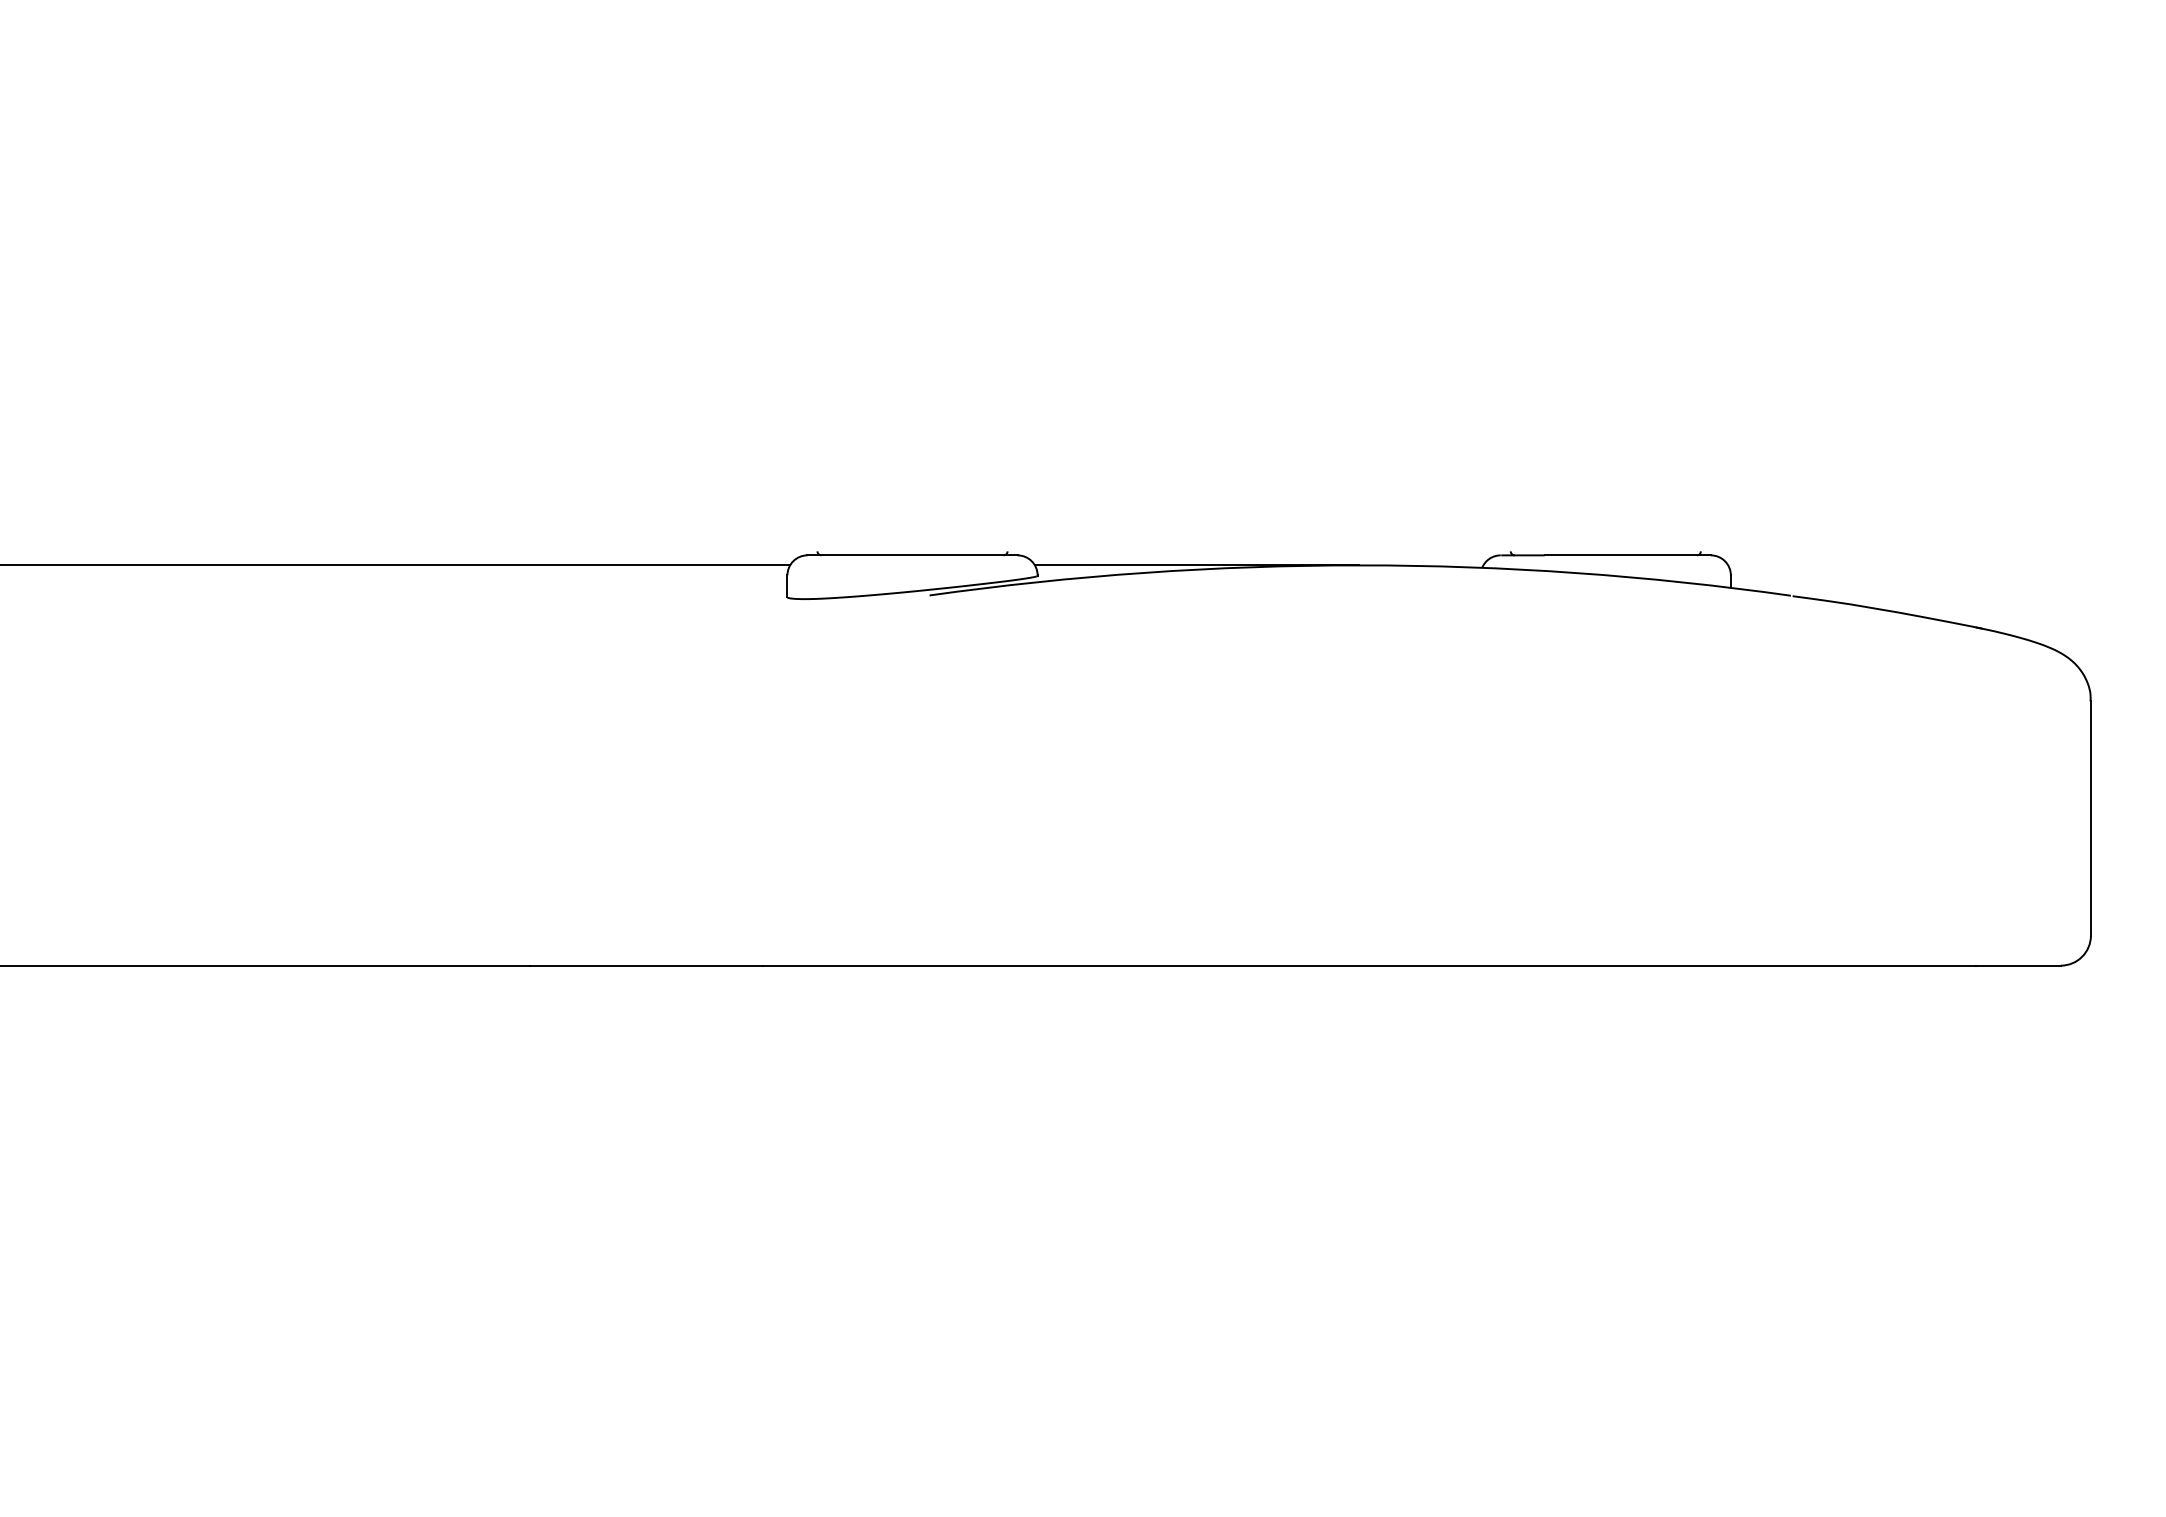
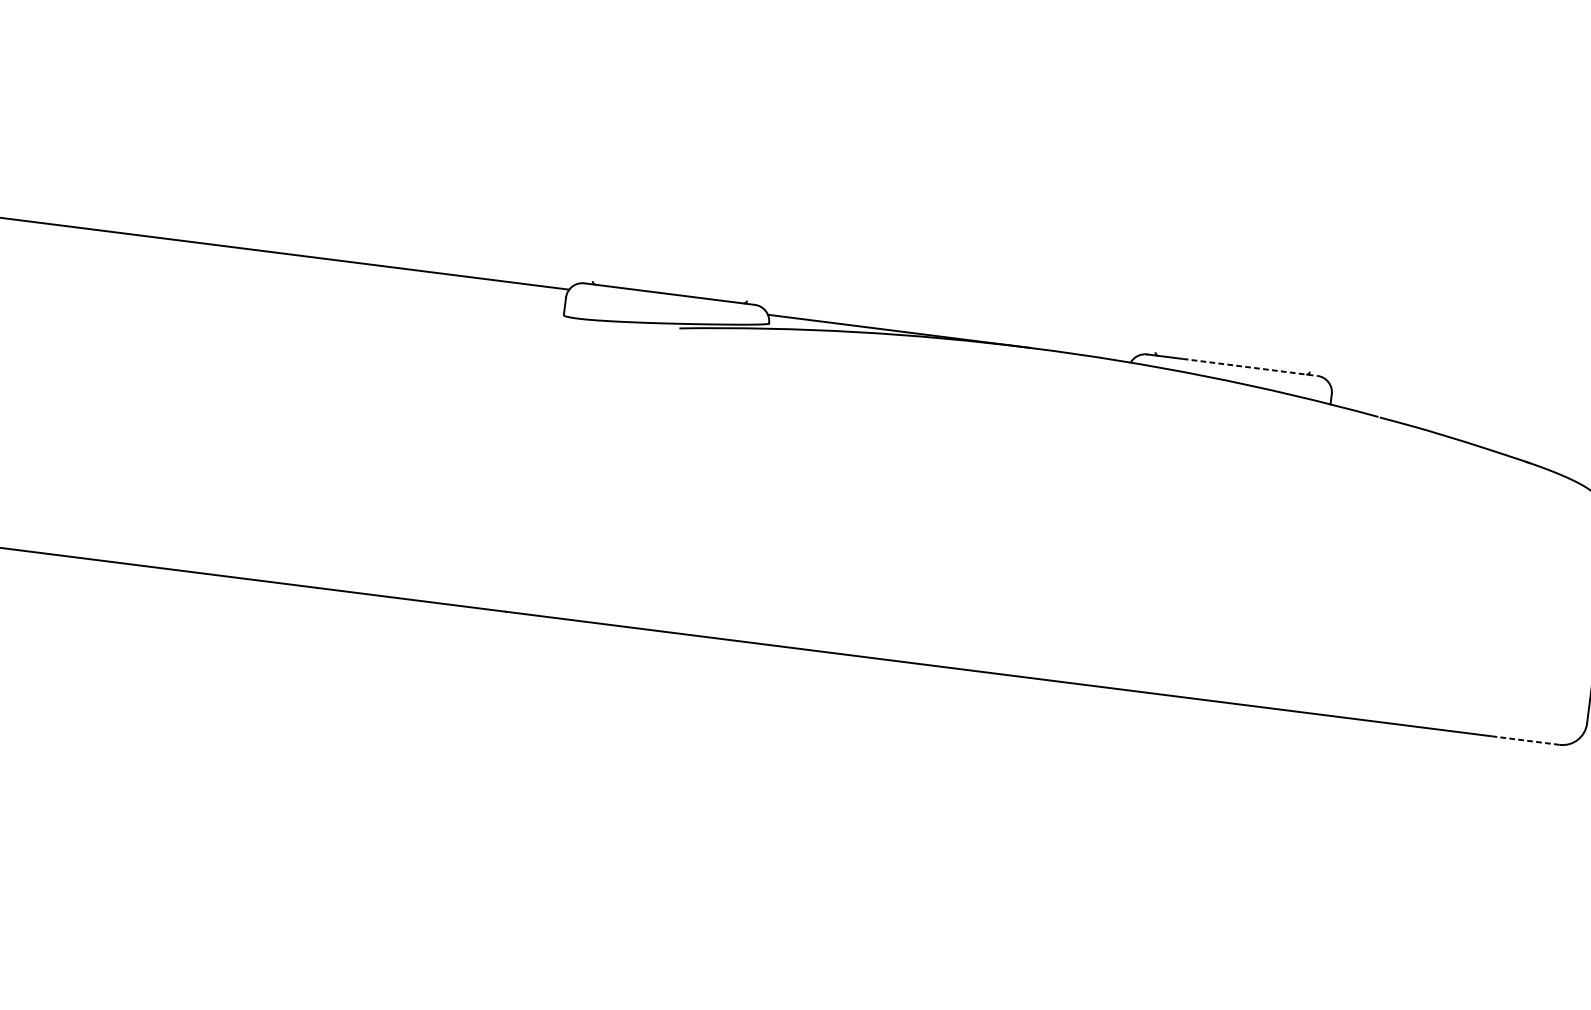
line: (1628, 555) -> (1250, 367), solid -> dashed
line: (2018, 965) -> (1525, 740), solid -> dashed

